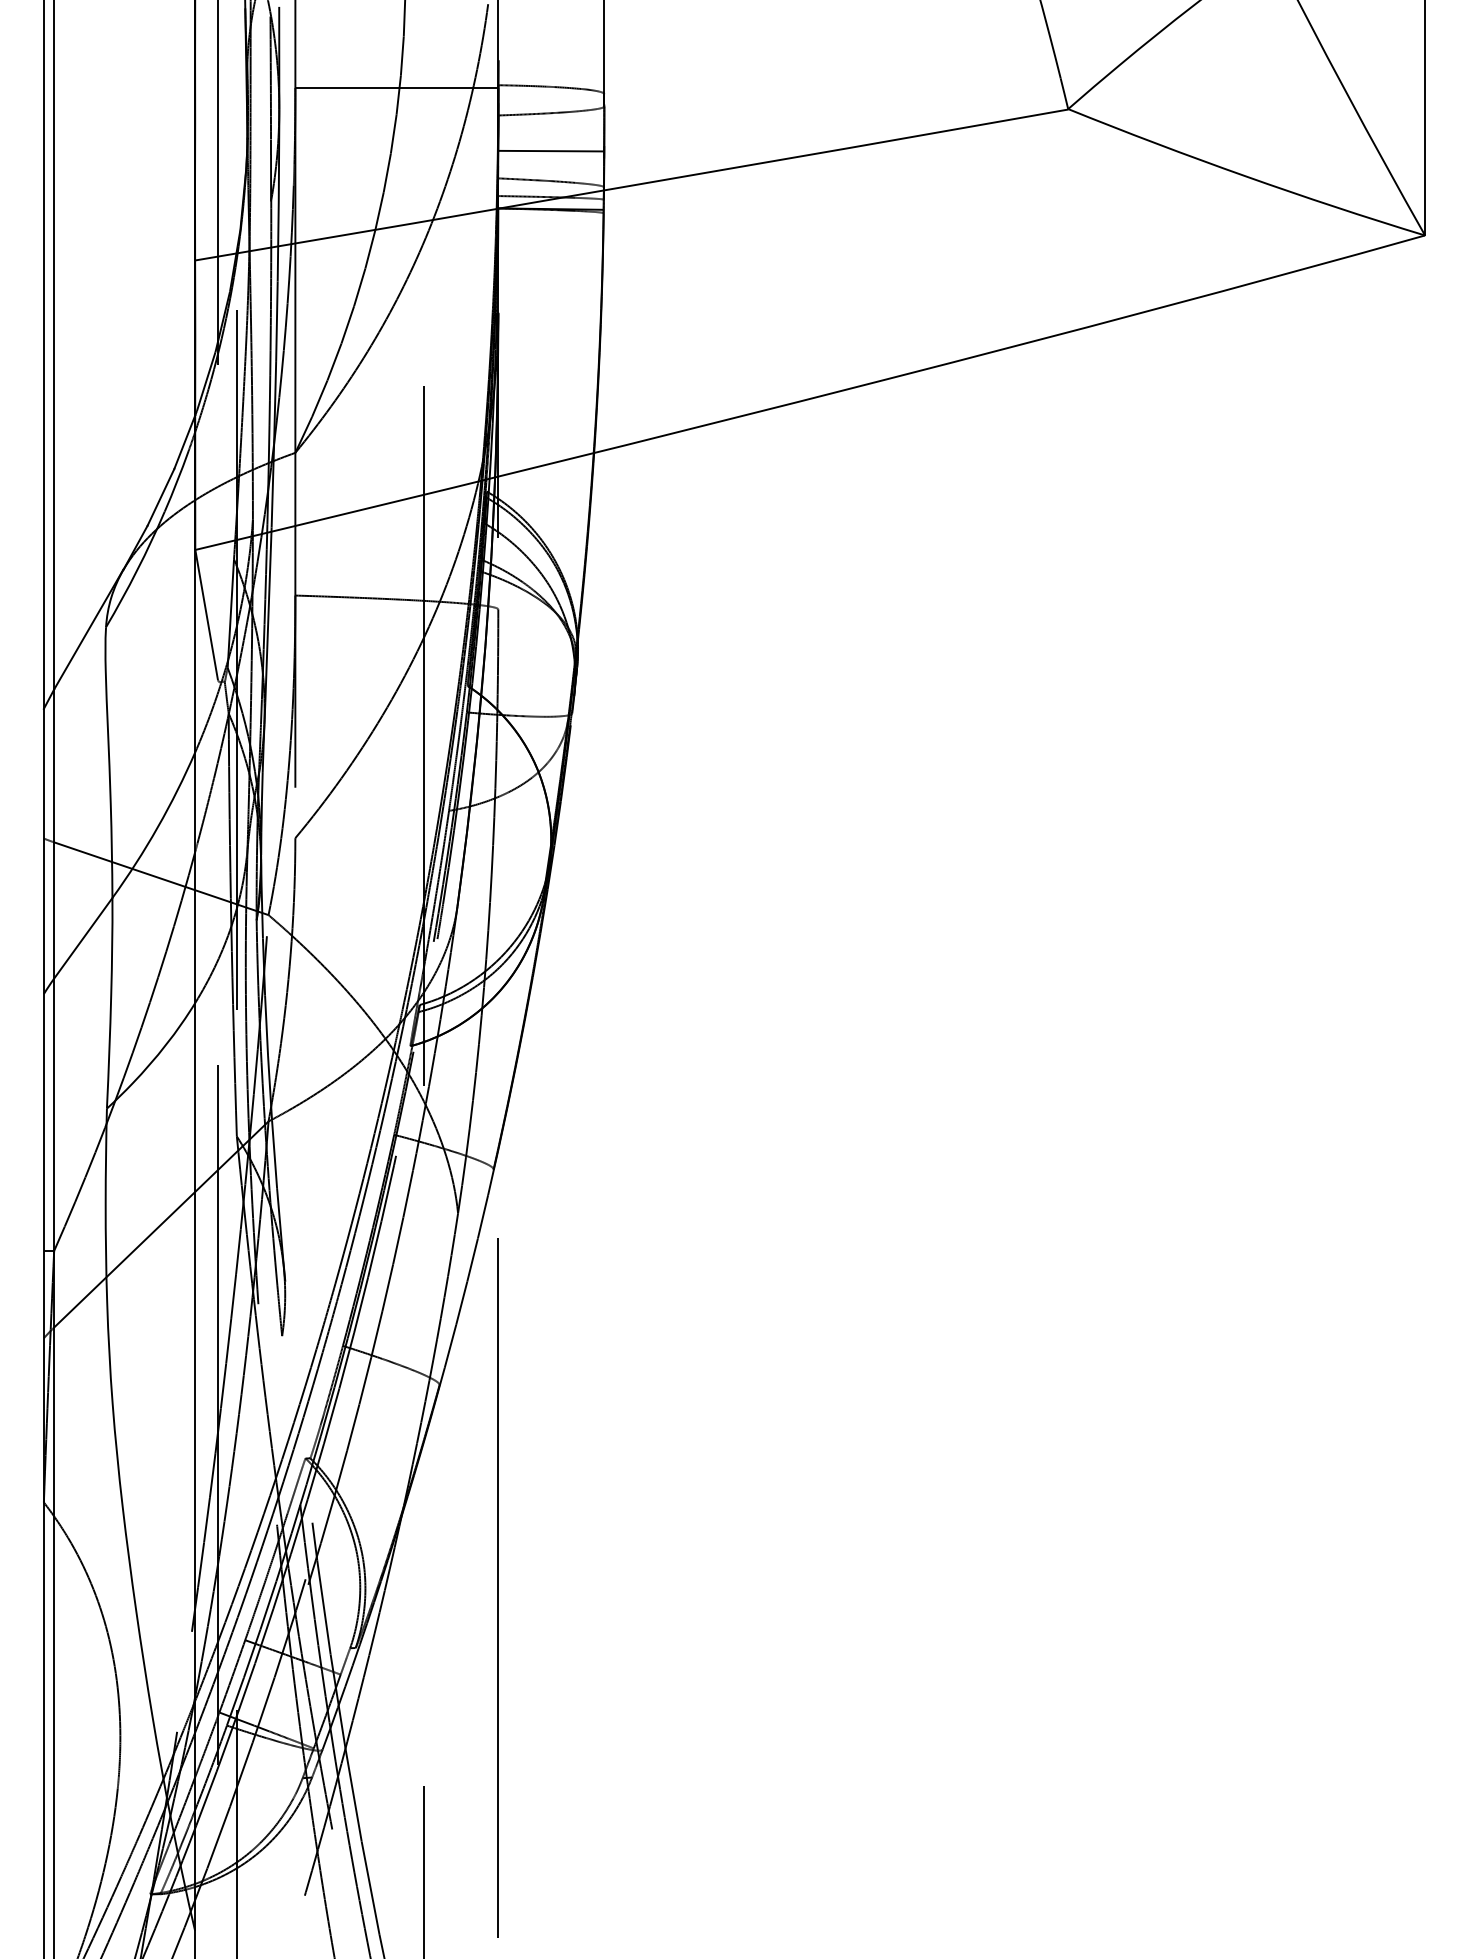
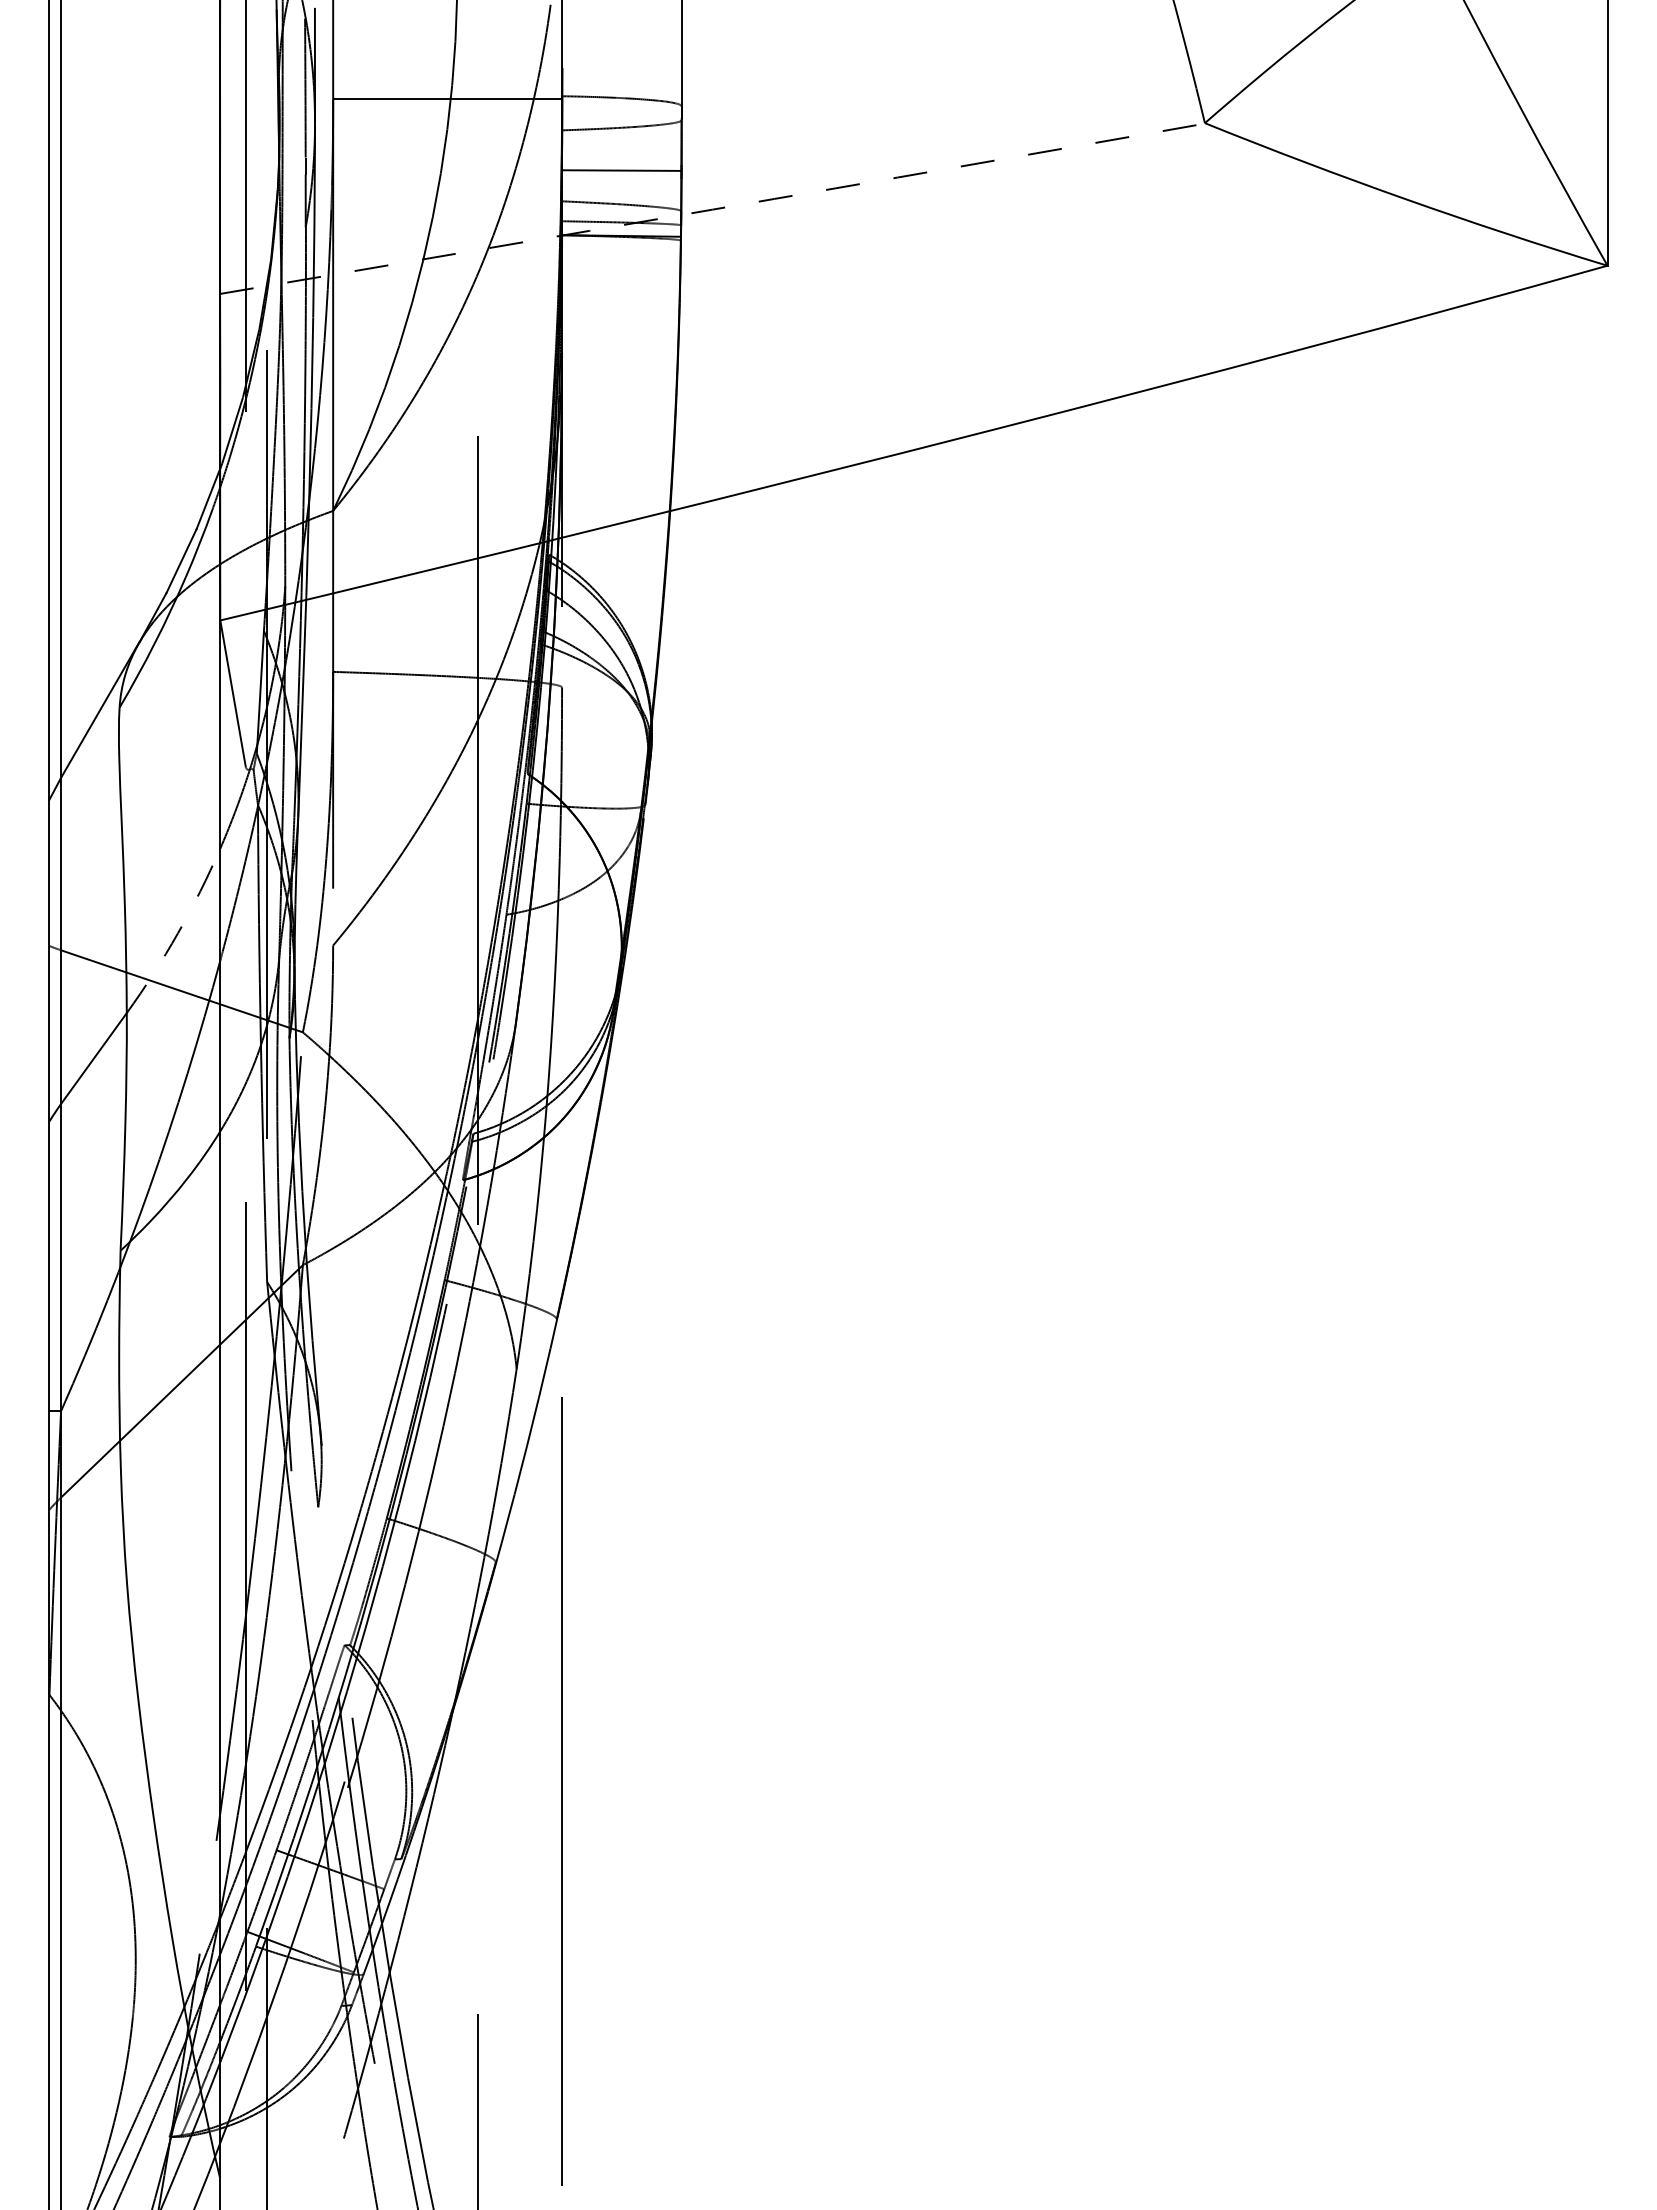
arc: (631, 185) -> (712, 209), solid -> dashed
arc: (157, 827) -> (177, 933), solid -> dashed

